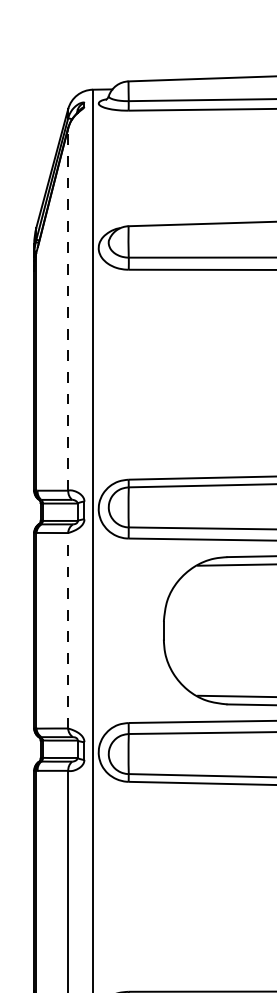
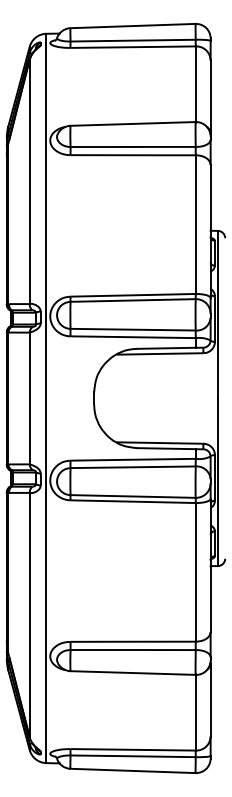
line: (67, 308) -> (29, 181), dashed -> solid
line: (67, 630) -> (29, 398), dashed -> solid

